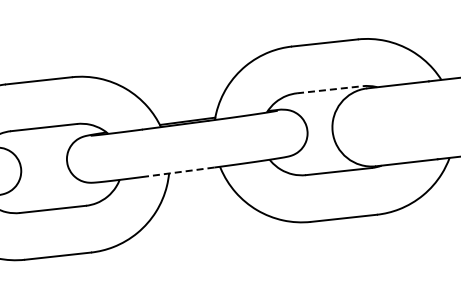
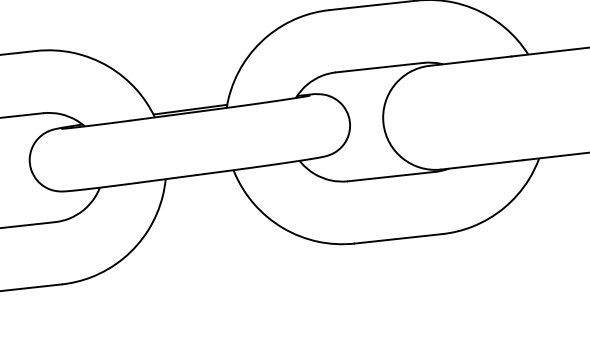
line: (330, 89) -> (380, 67), dashed -> solid
line: (181, 171) -> (182, 176), dashed -> solid

